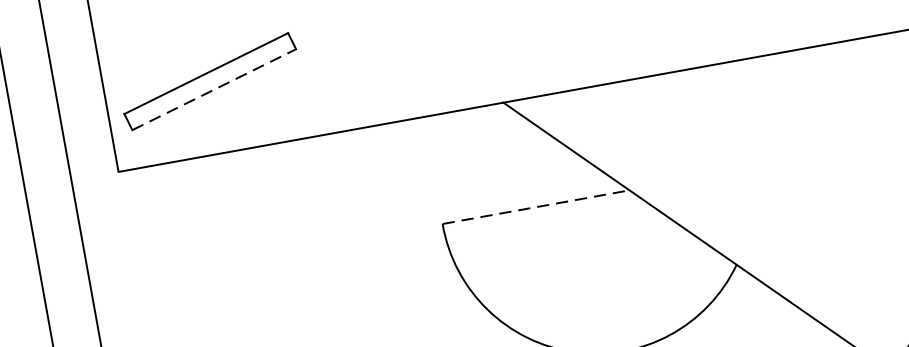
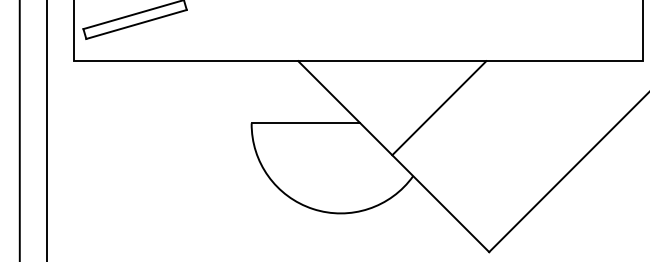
line: (215, 89) -> (137, 24), dashed -> solid
line: (760, 140) -> (439, 108), added
line: (536, 207) -> (306, 123), dashed -> solid

